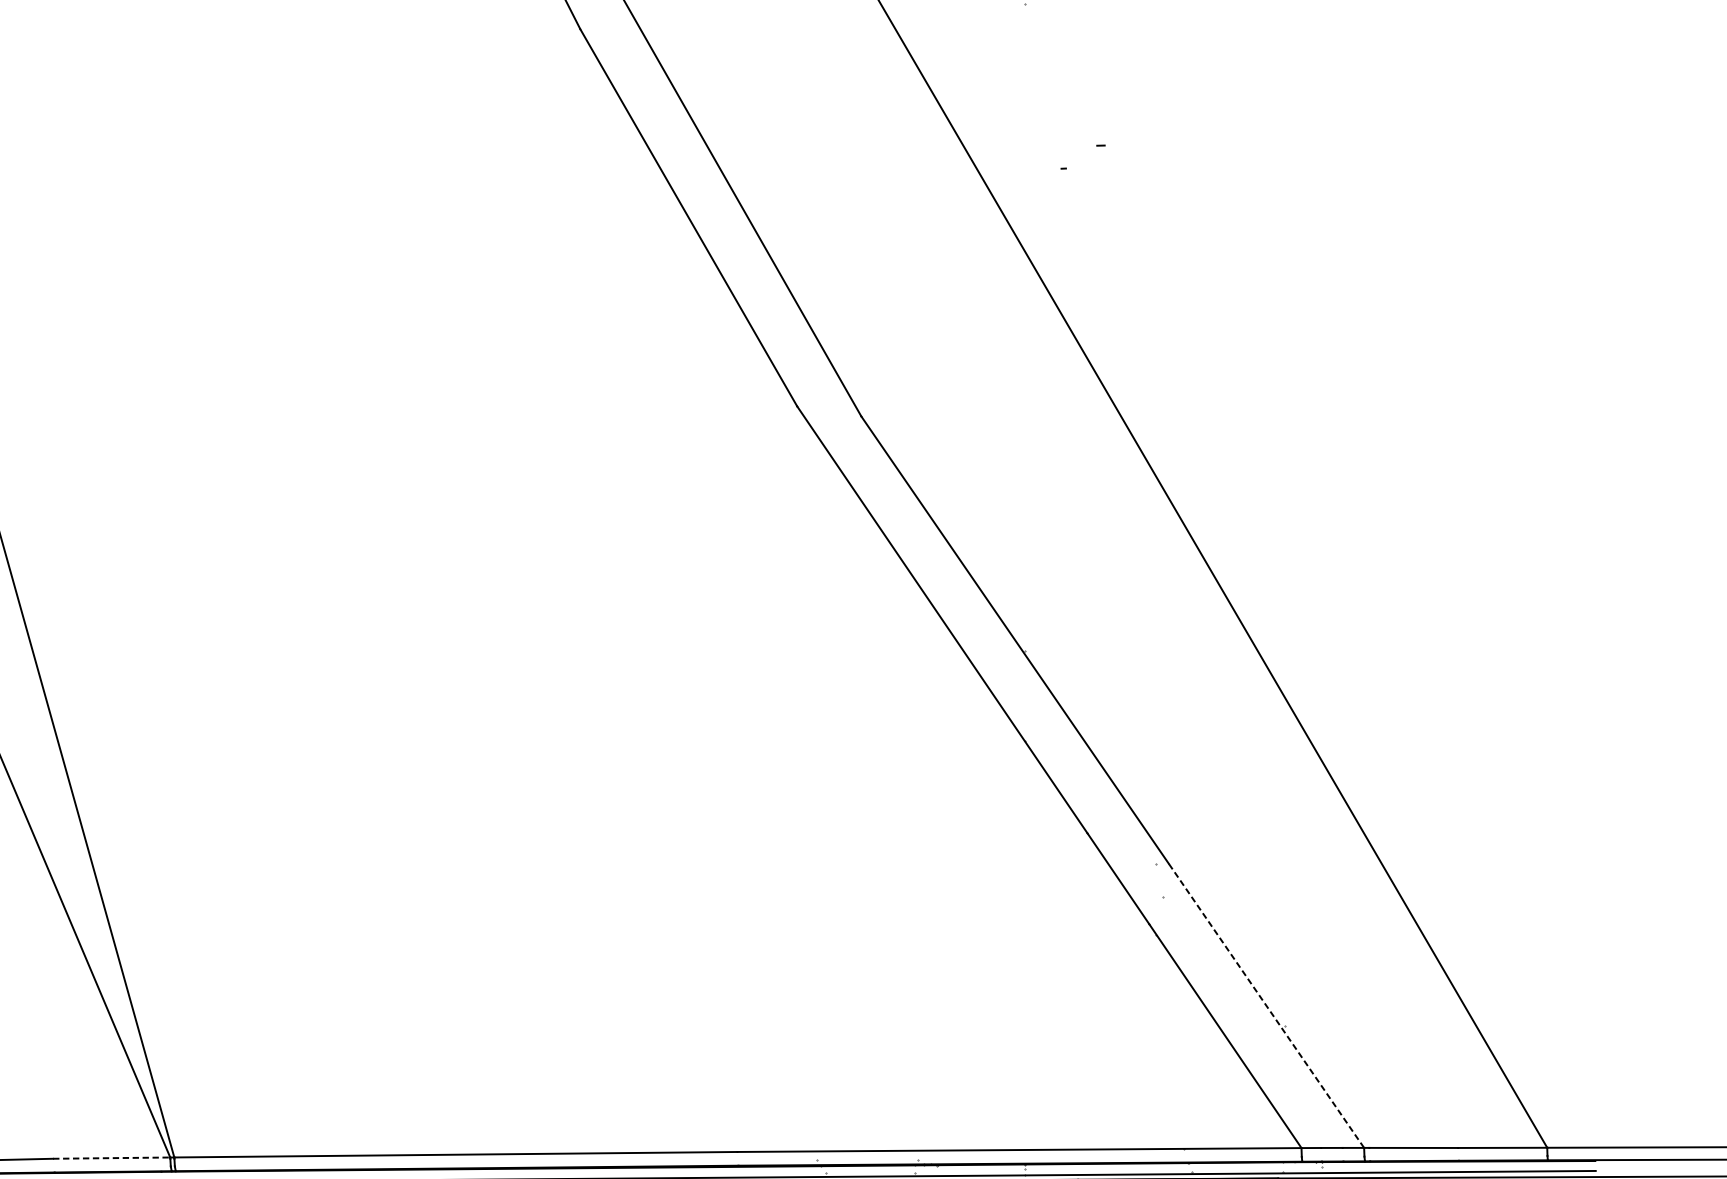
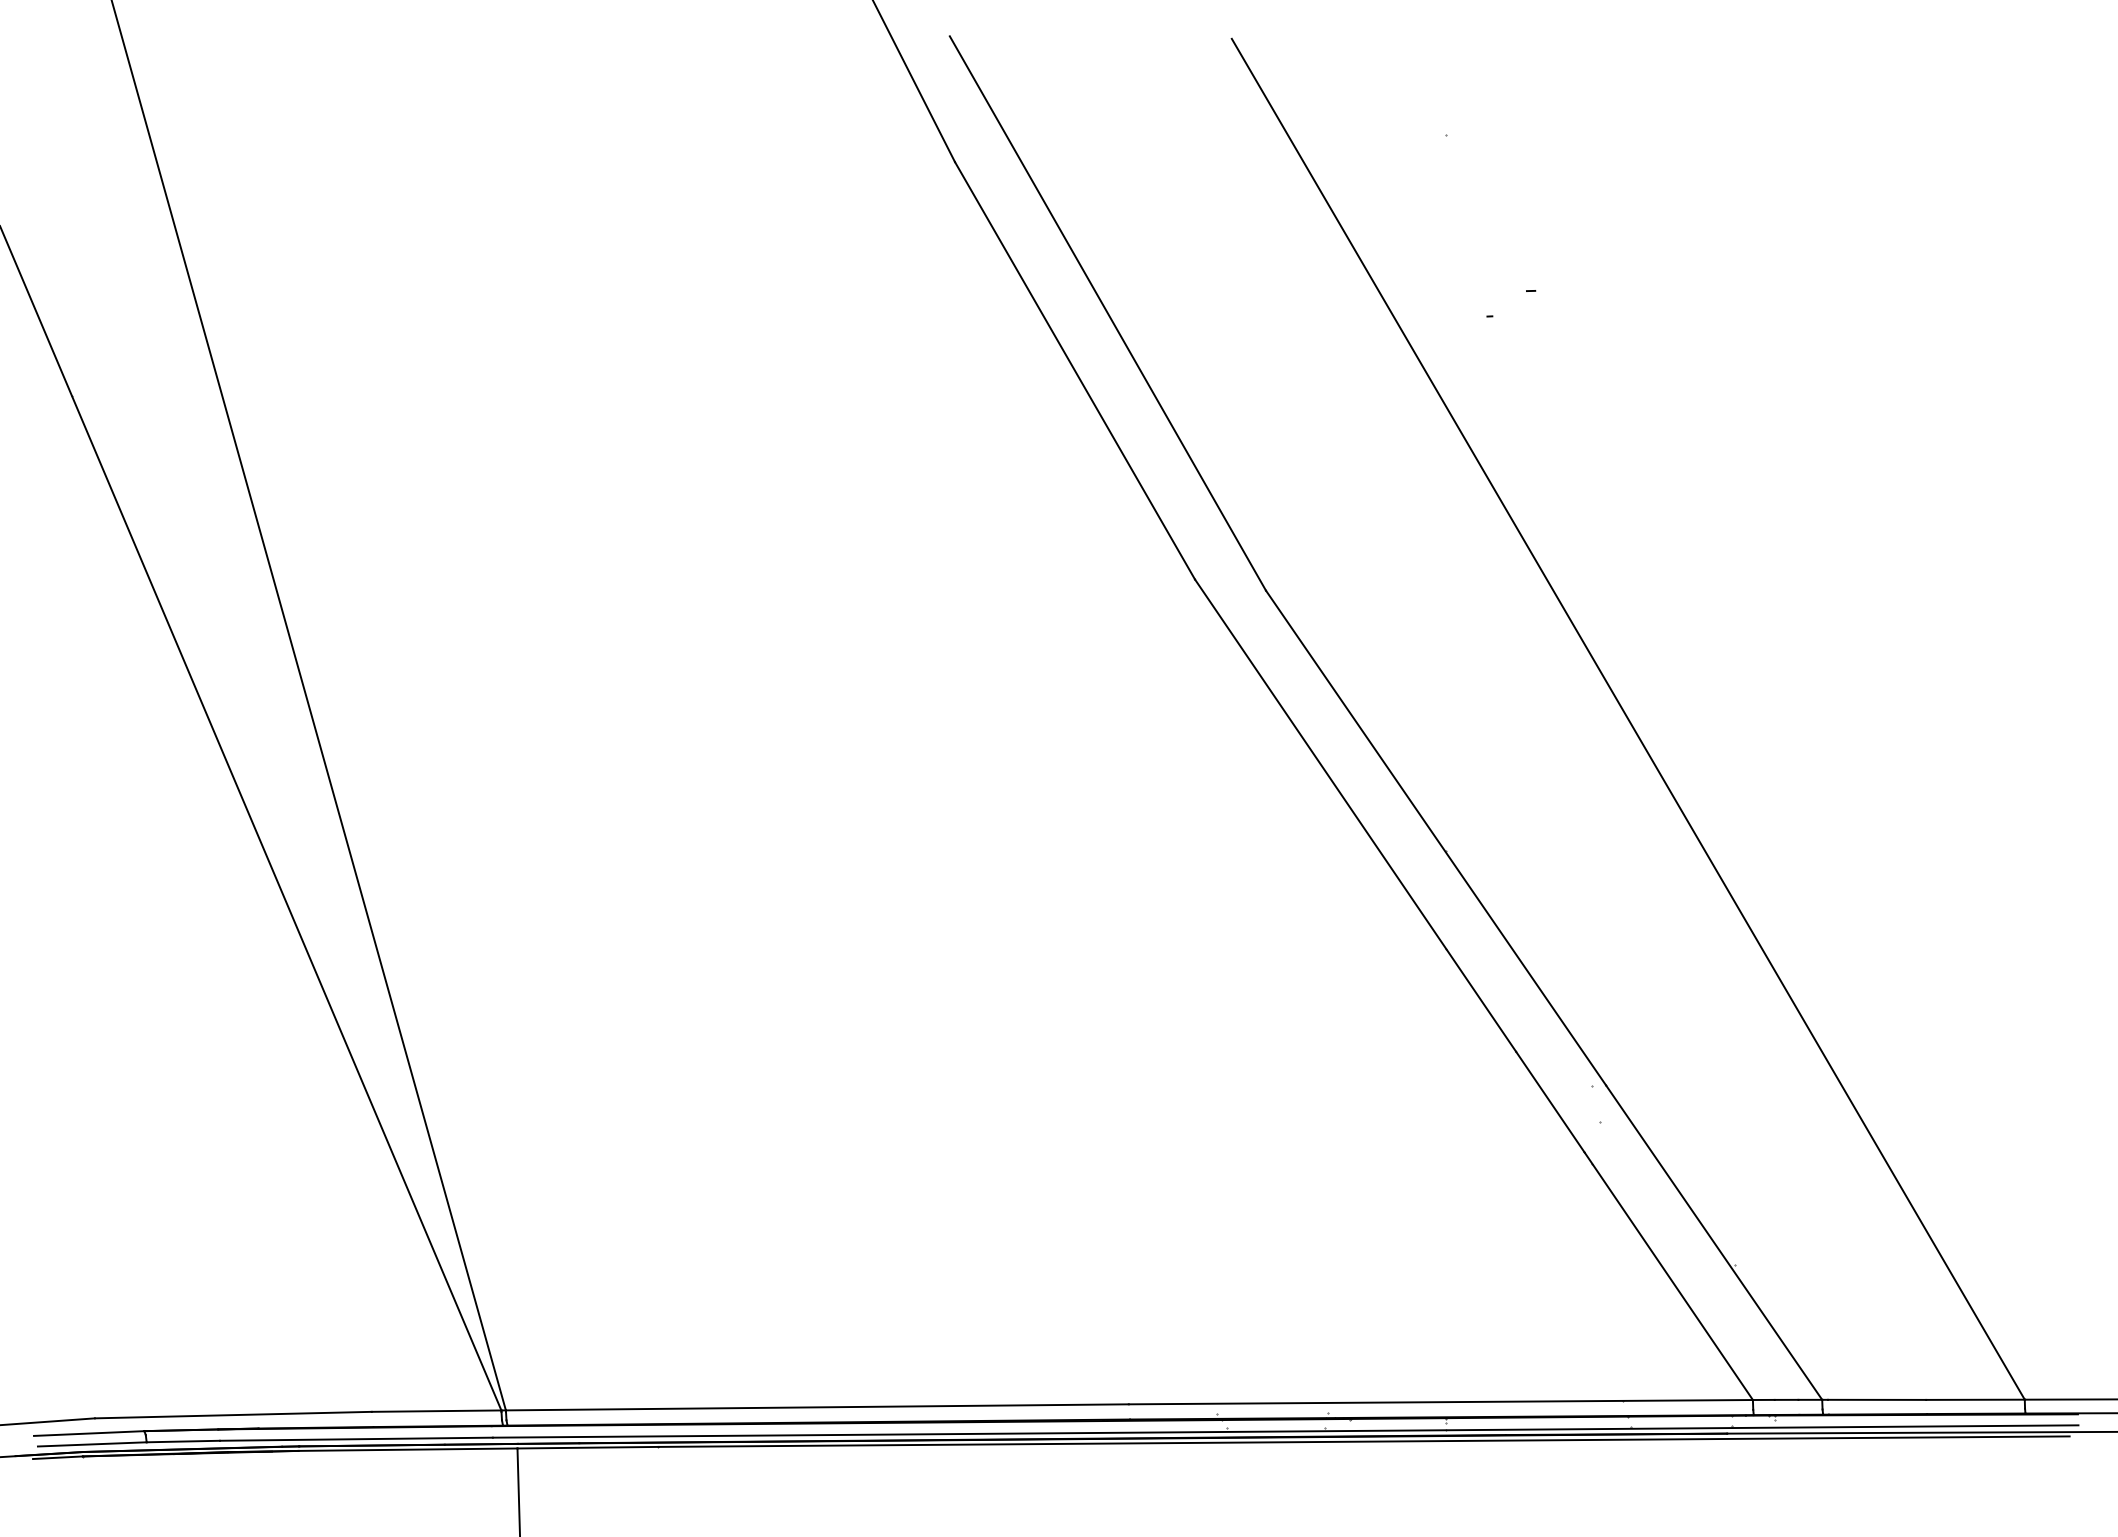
line: (1266, 1005) -> (1714, 1242), dashed -> solid
line: (111, 1158) -> (436, 1411), dashed -> solid

